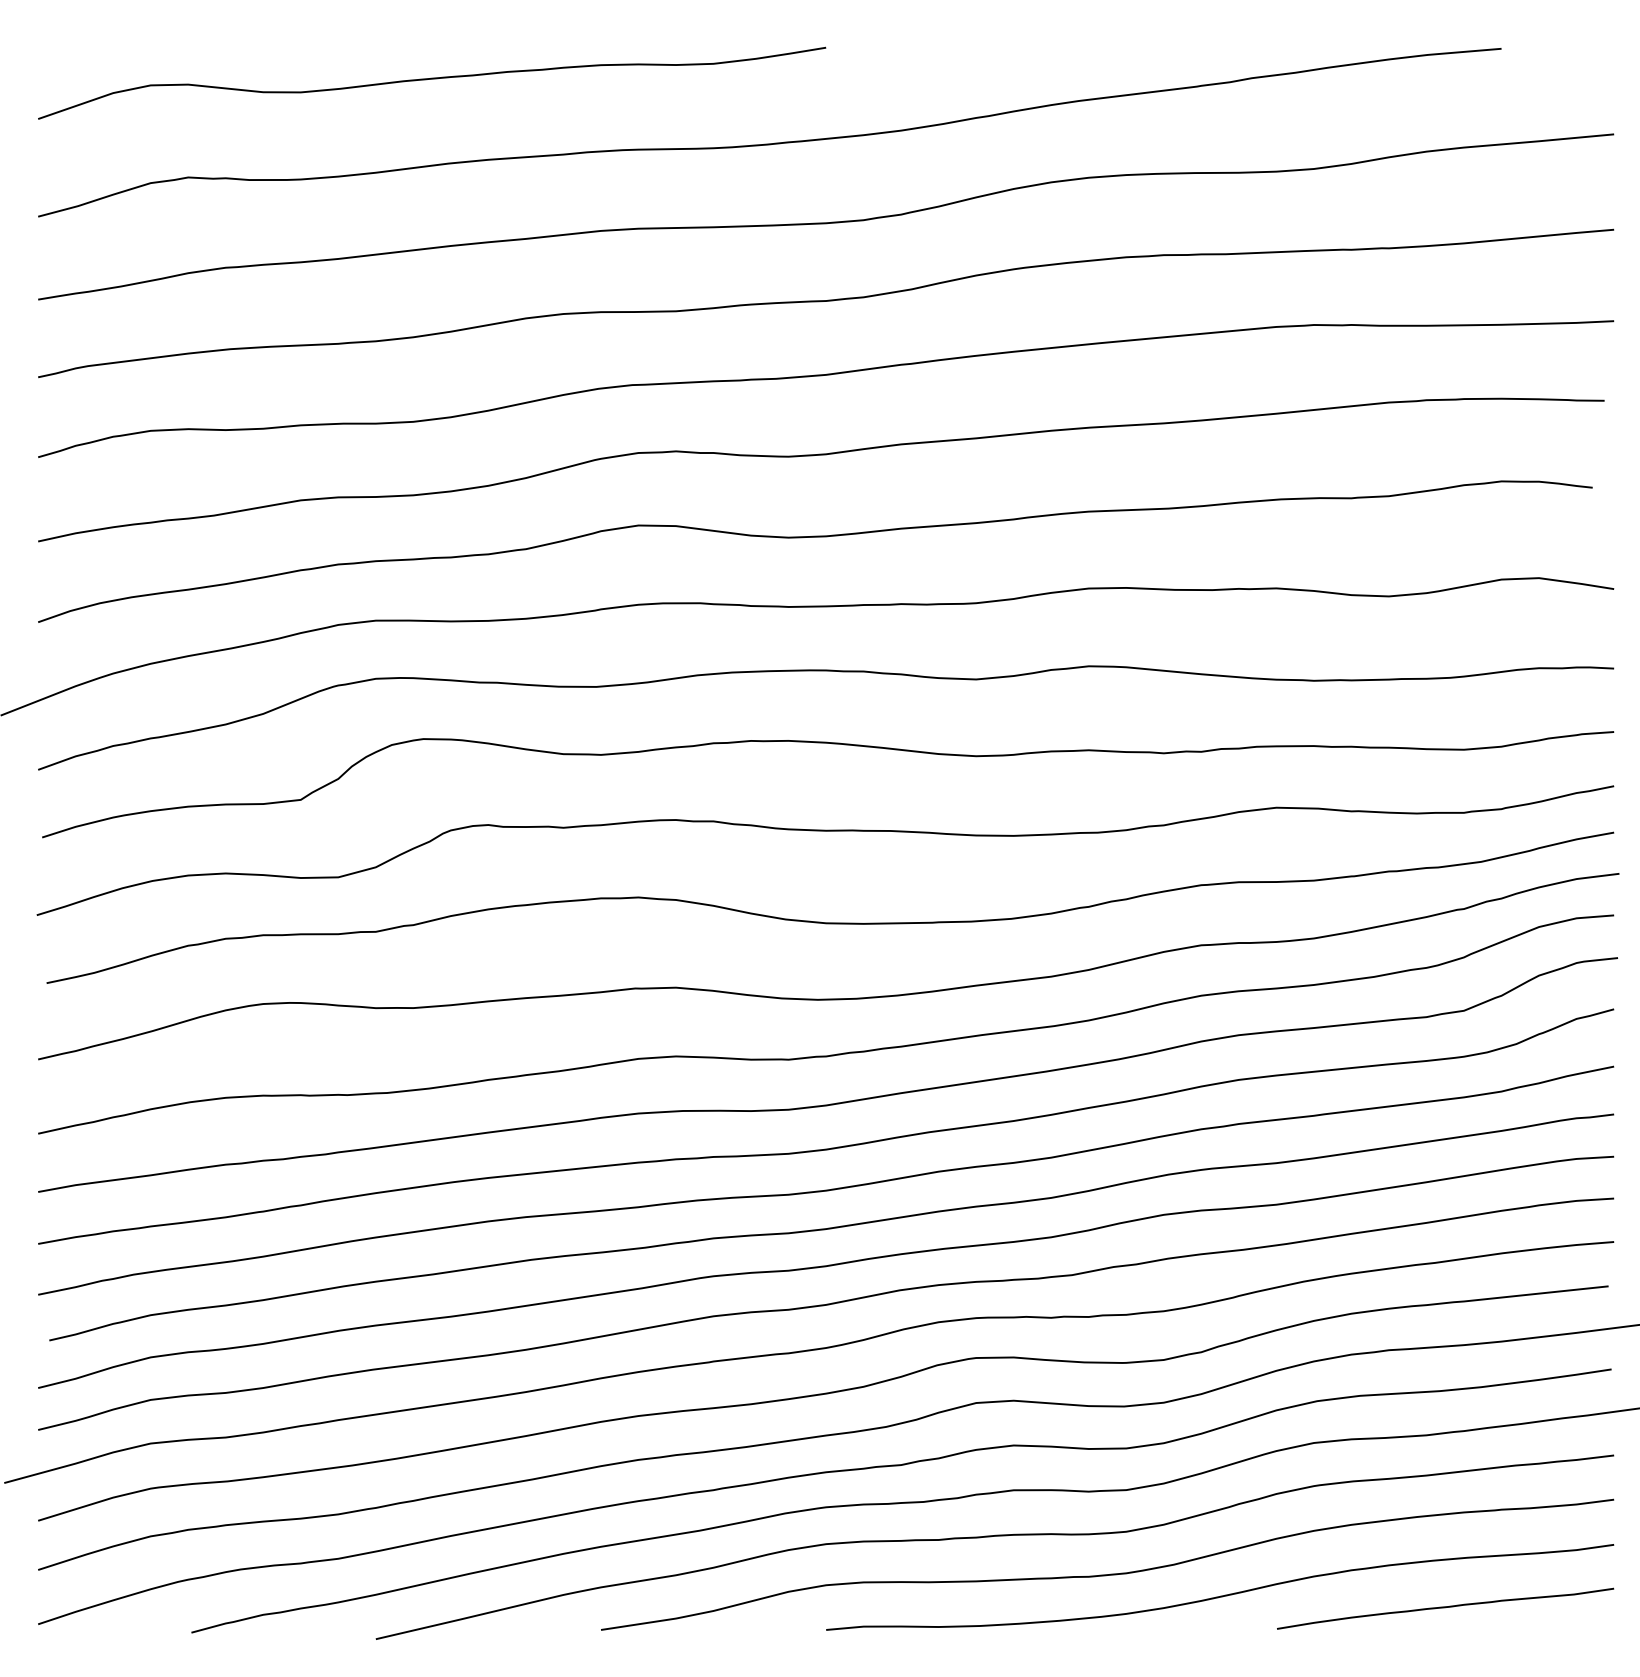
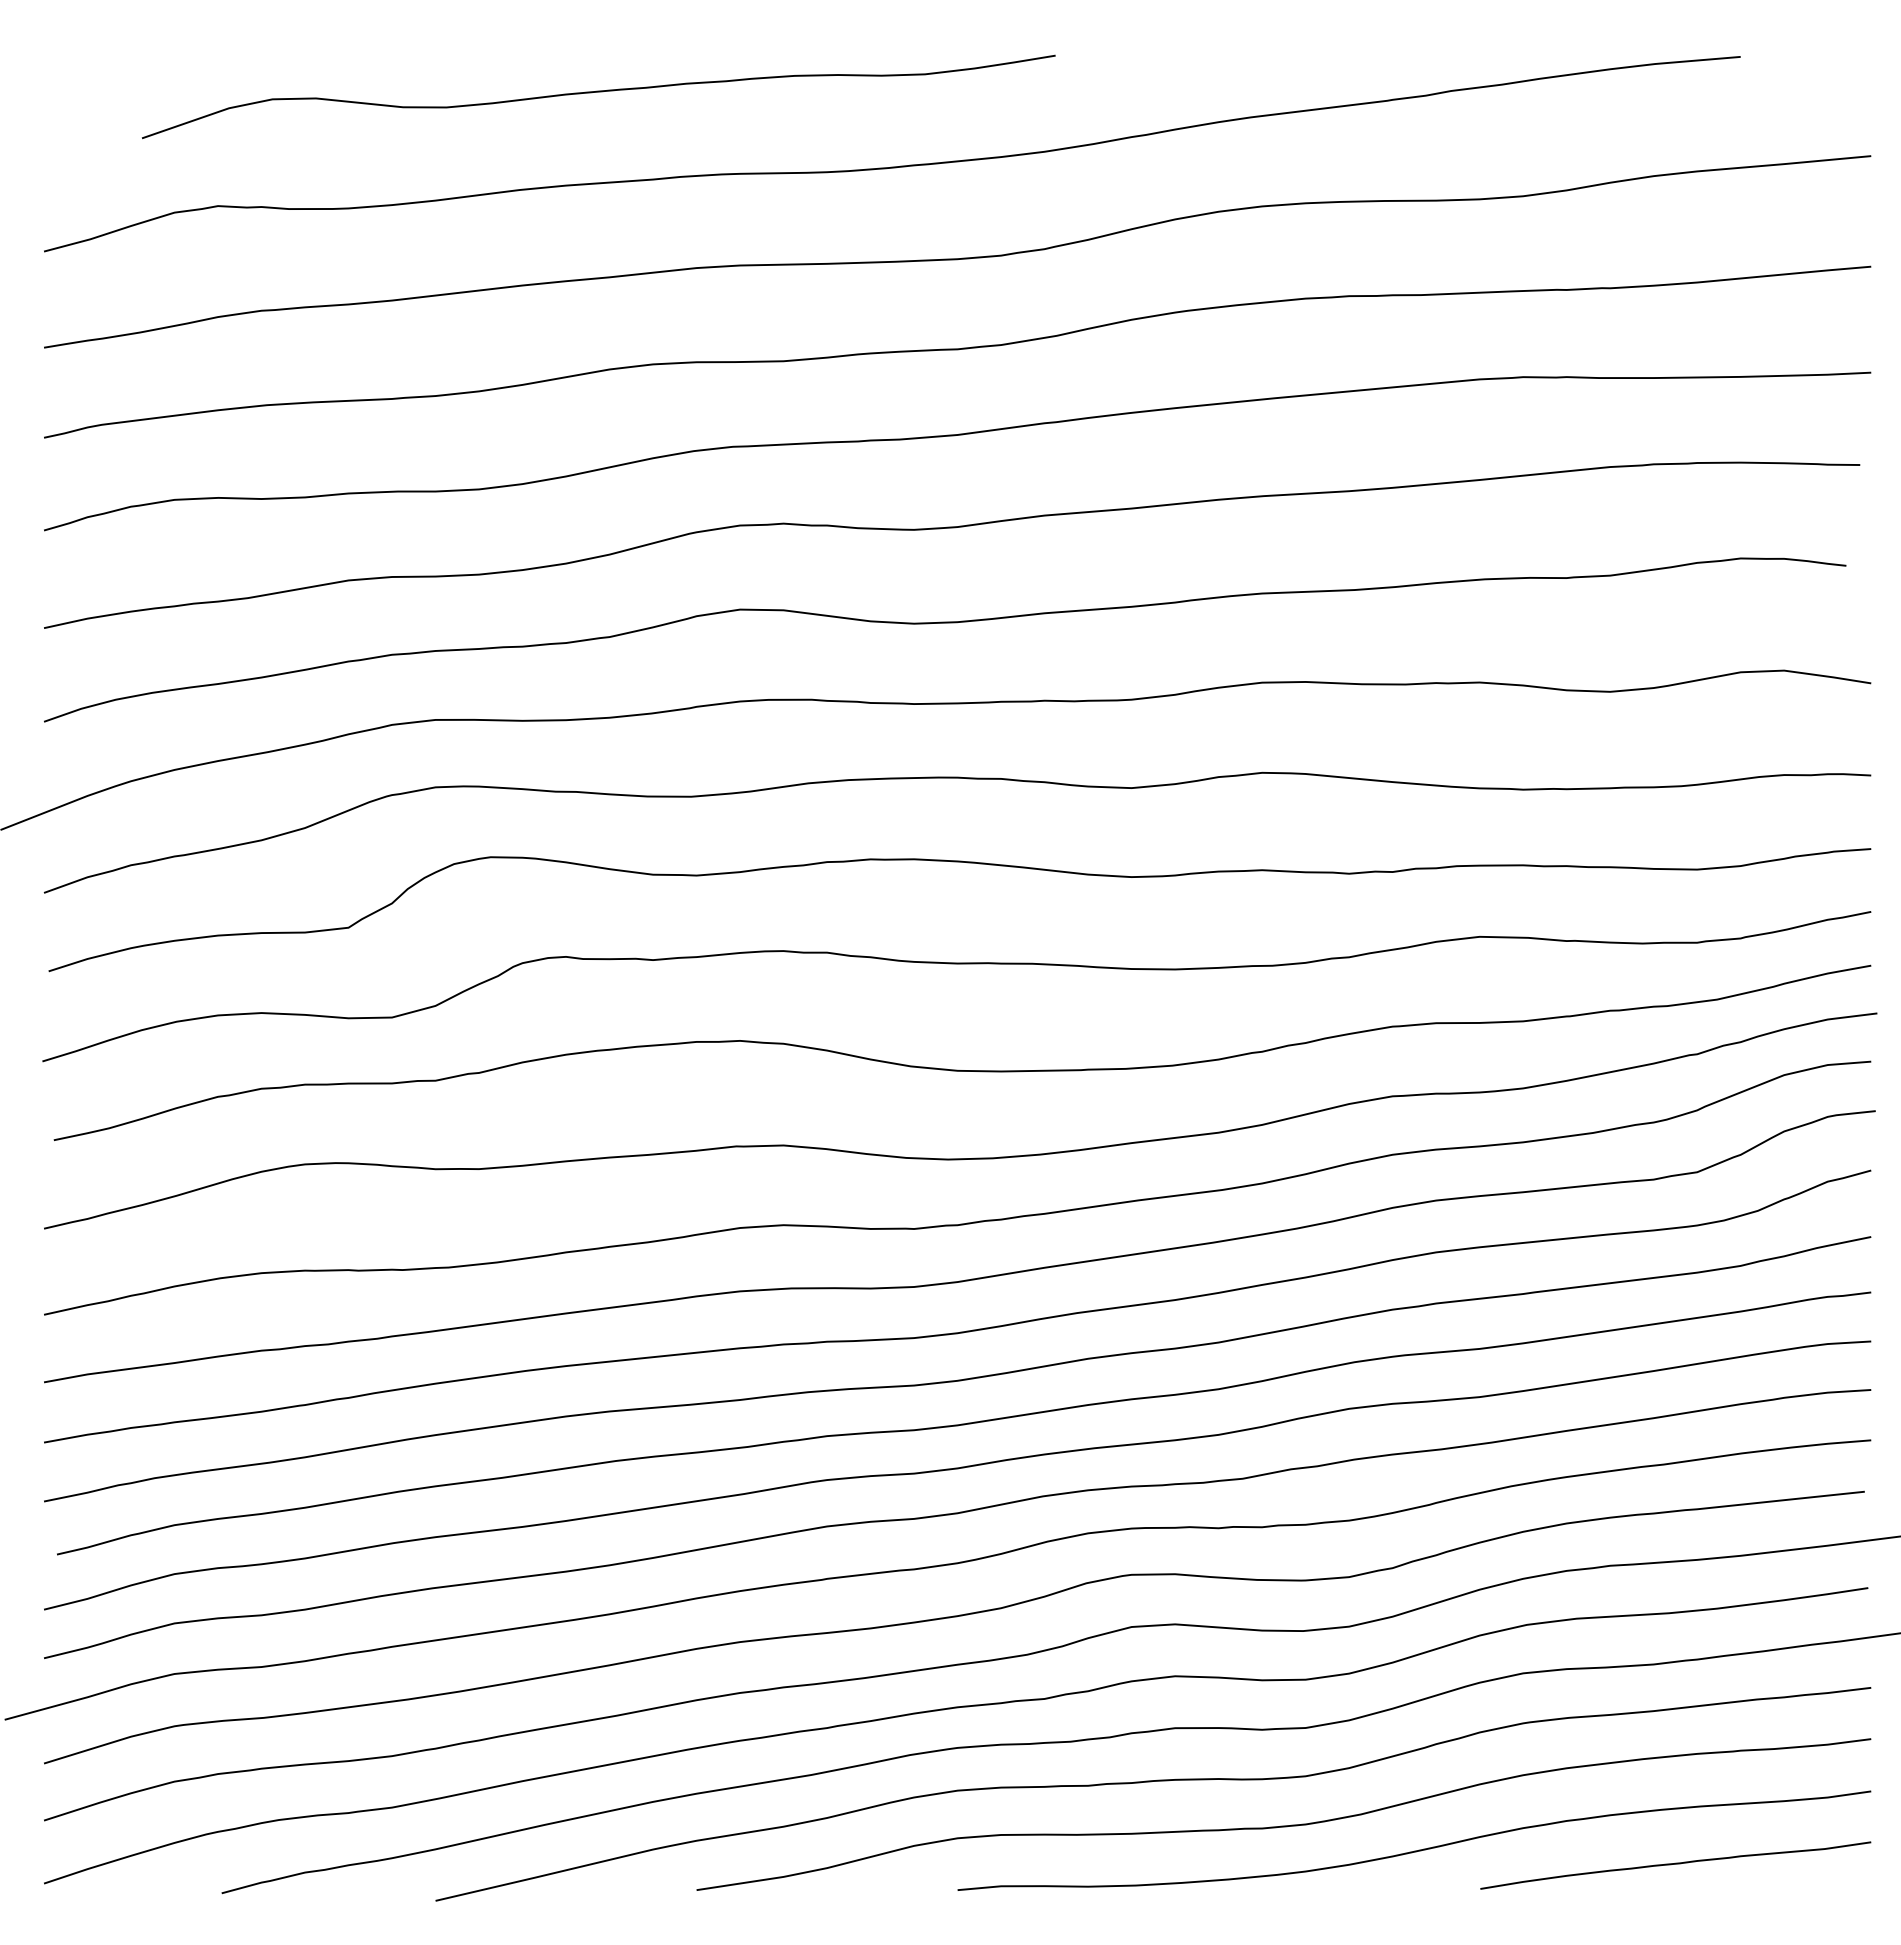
curve: (431, 79) -> (598, 92), moved

